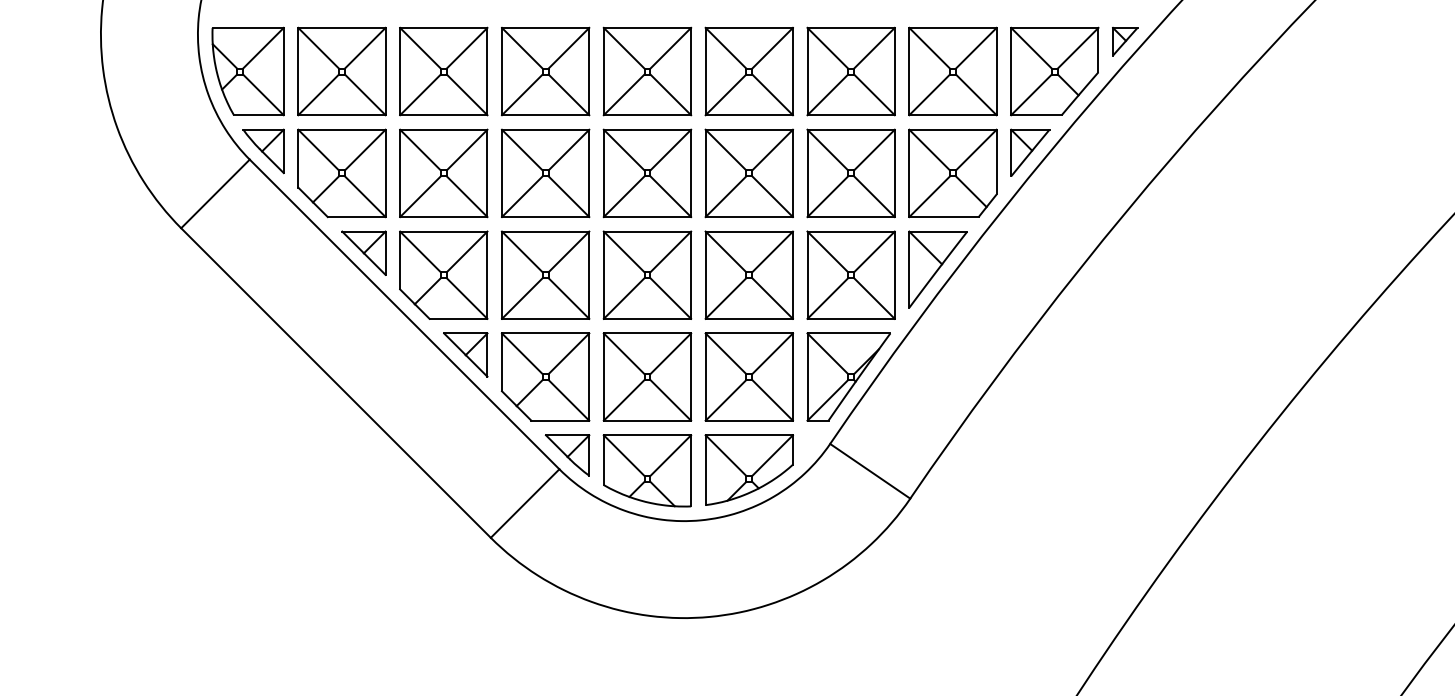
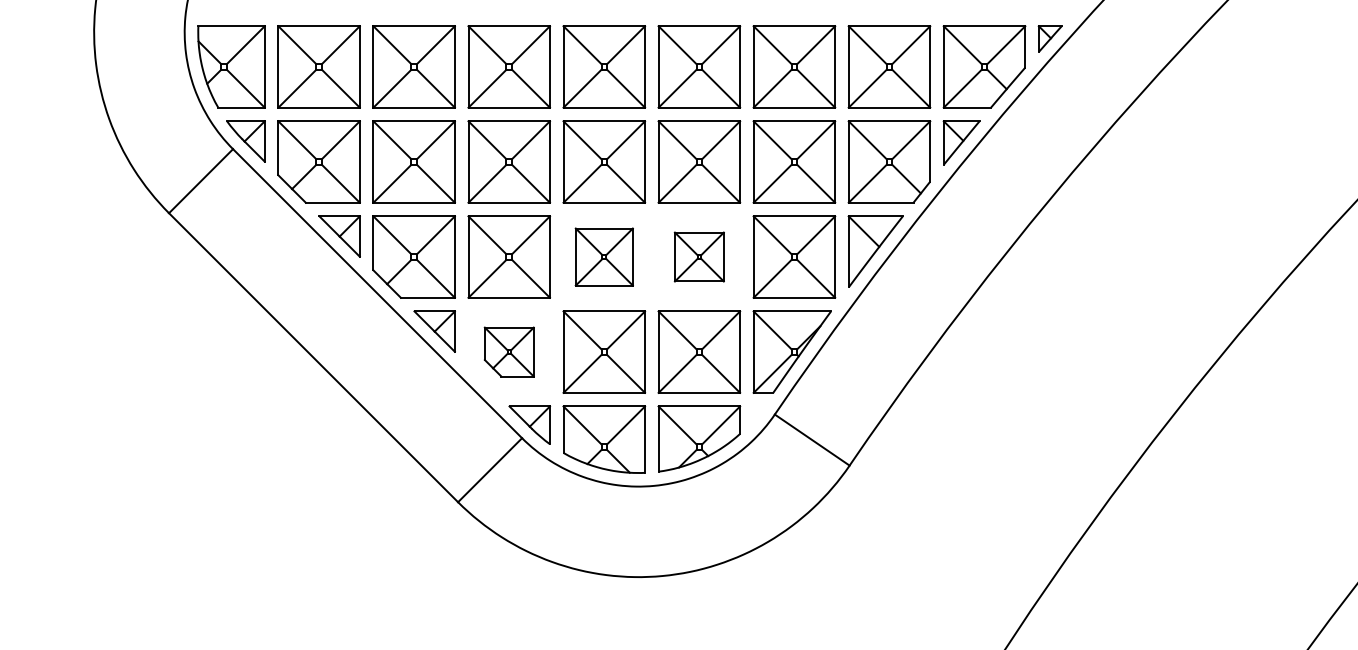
part: (647, 274) -> (604, 256), size x0.7
part: (749, 274) -> (699, 256), size x0.6
part: (545, 376) -> (509, 351), size x0.6

